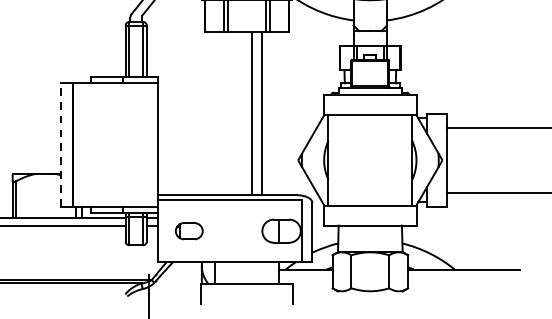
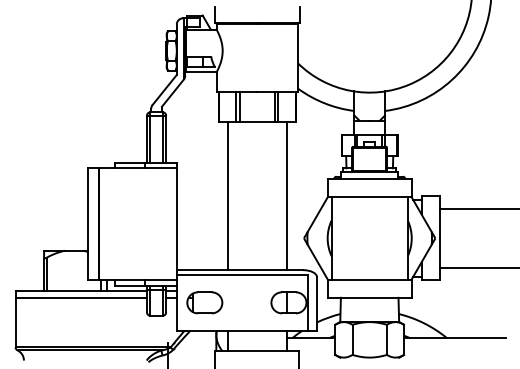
line: (251, 113) -> (227, 195), moved
line: (261, 113) -> (286, 195), moved
line: (61, 144) -> (88, 223), dashed -> solid
part: (188, 230) -> (204, 302), size x1.43

